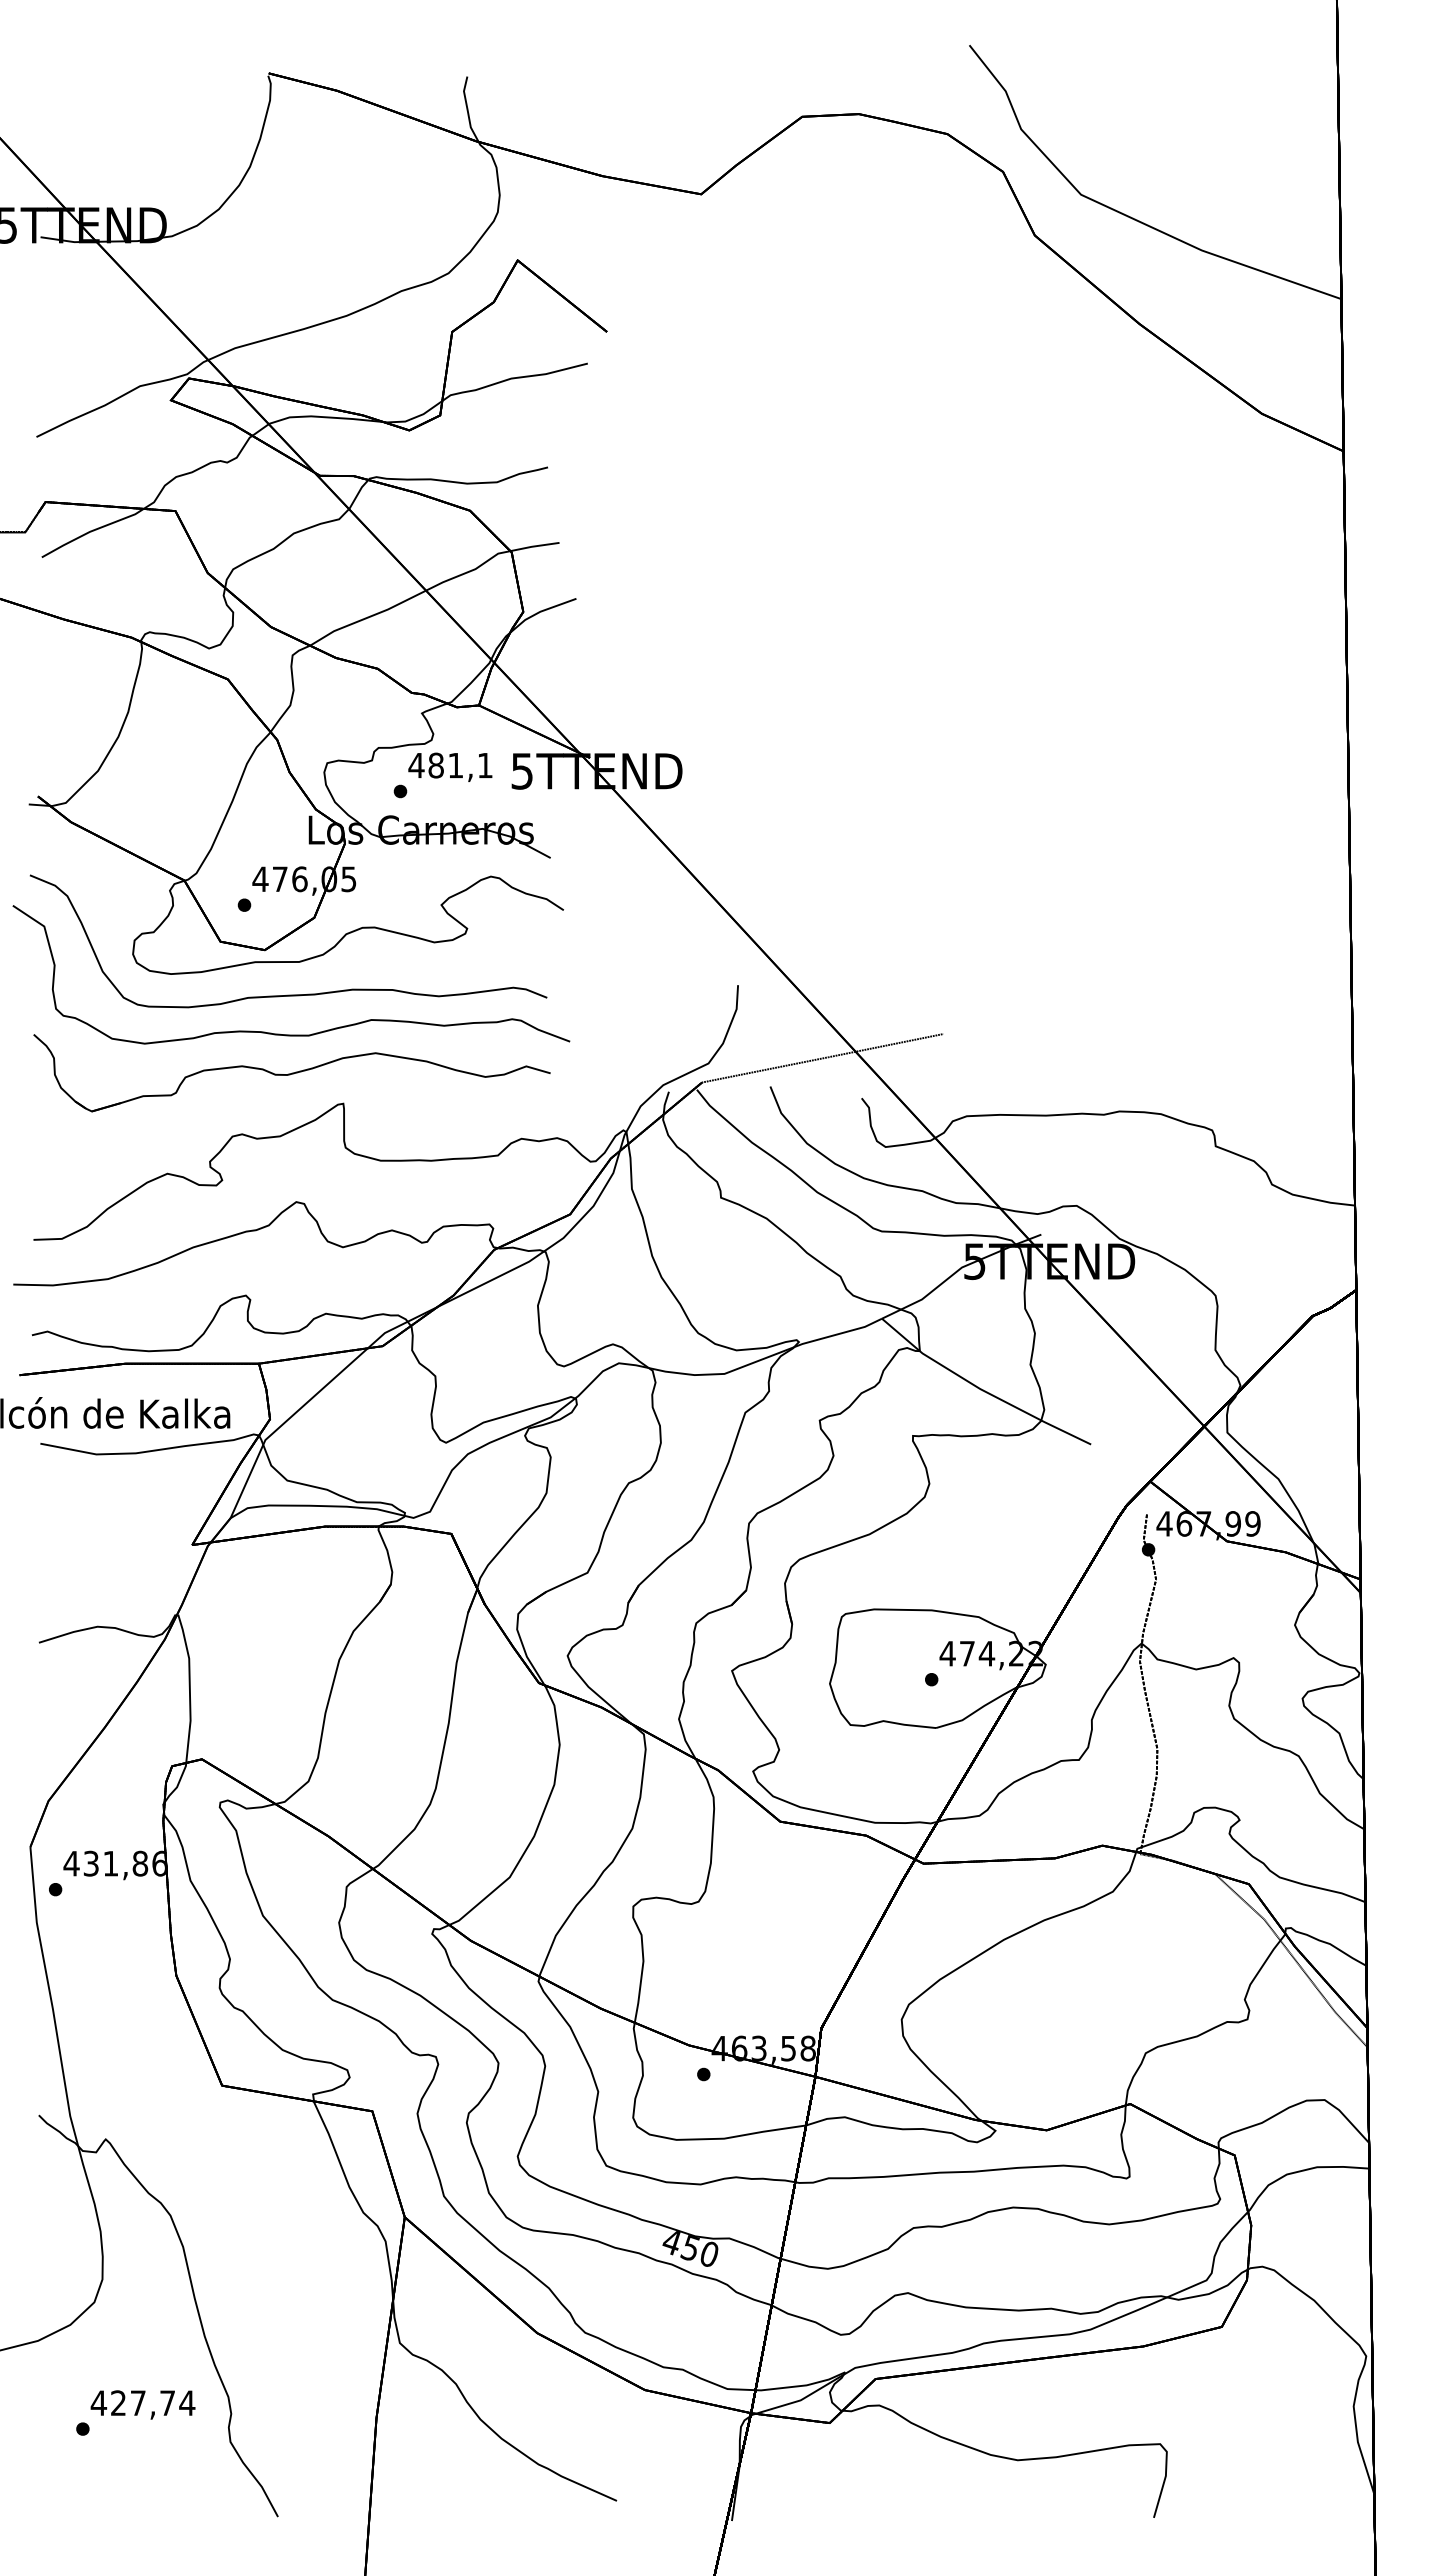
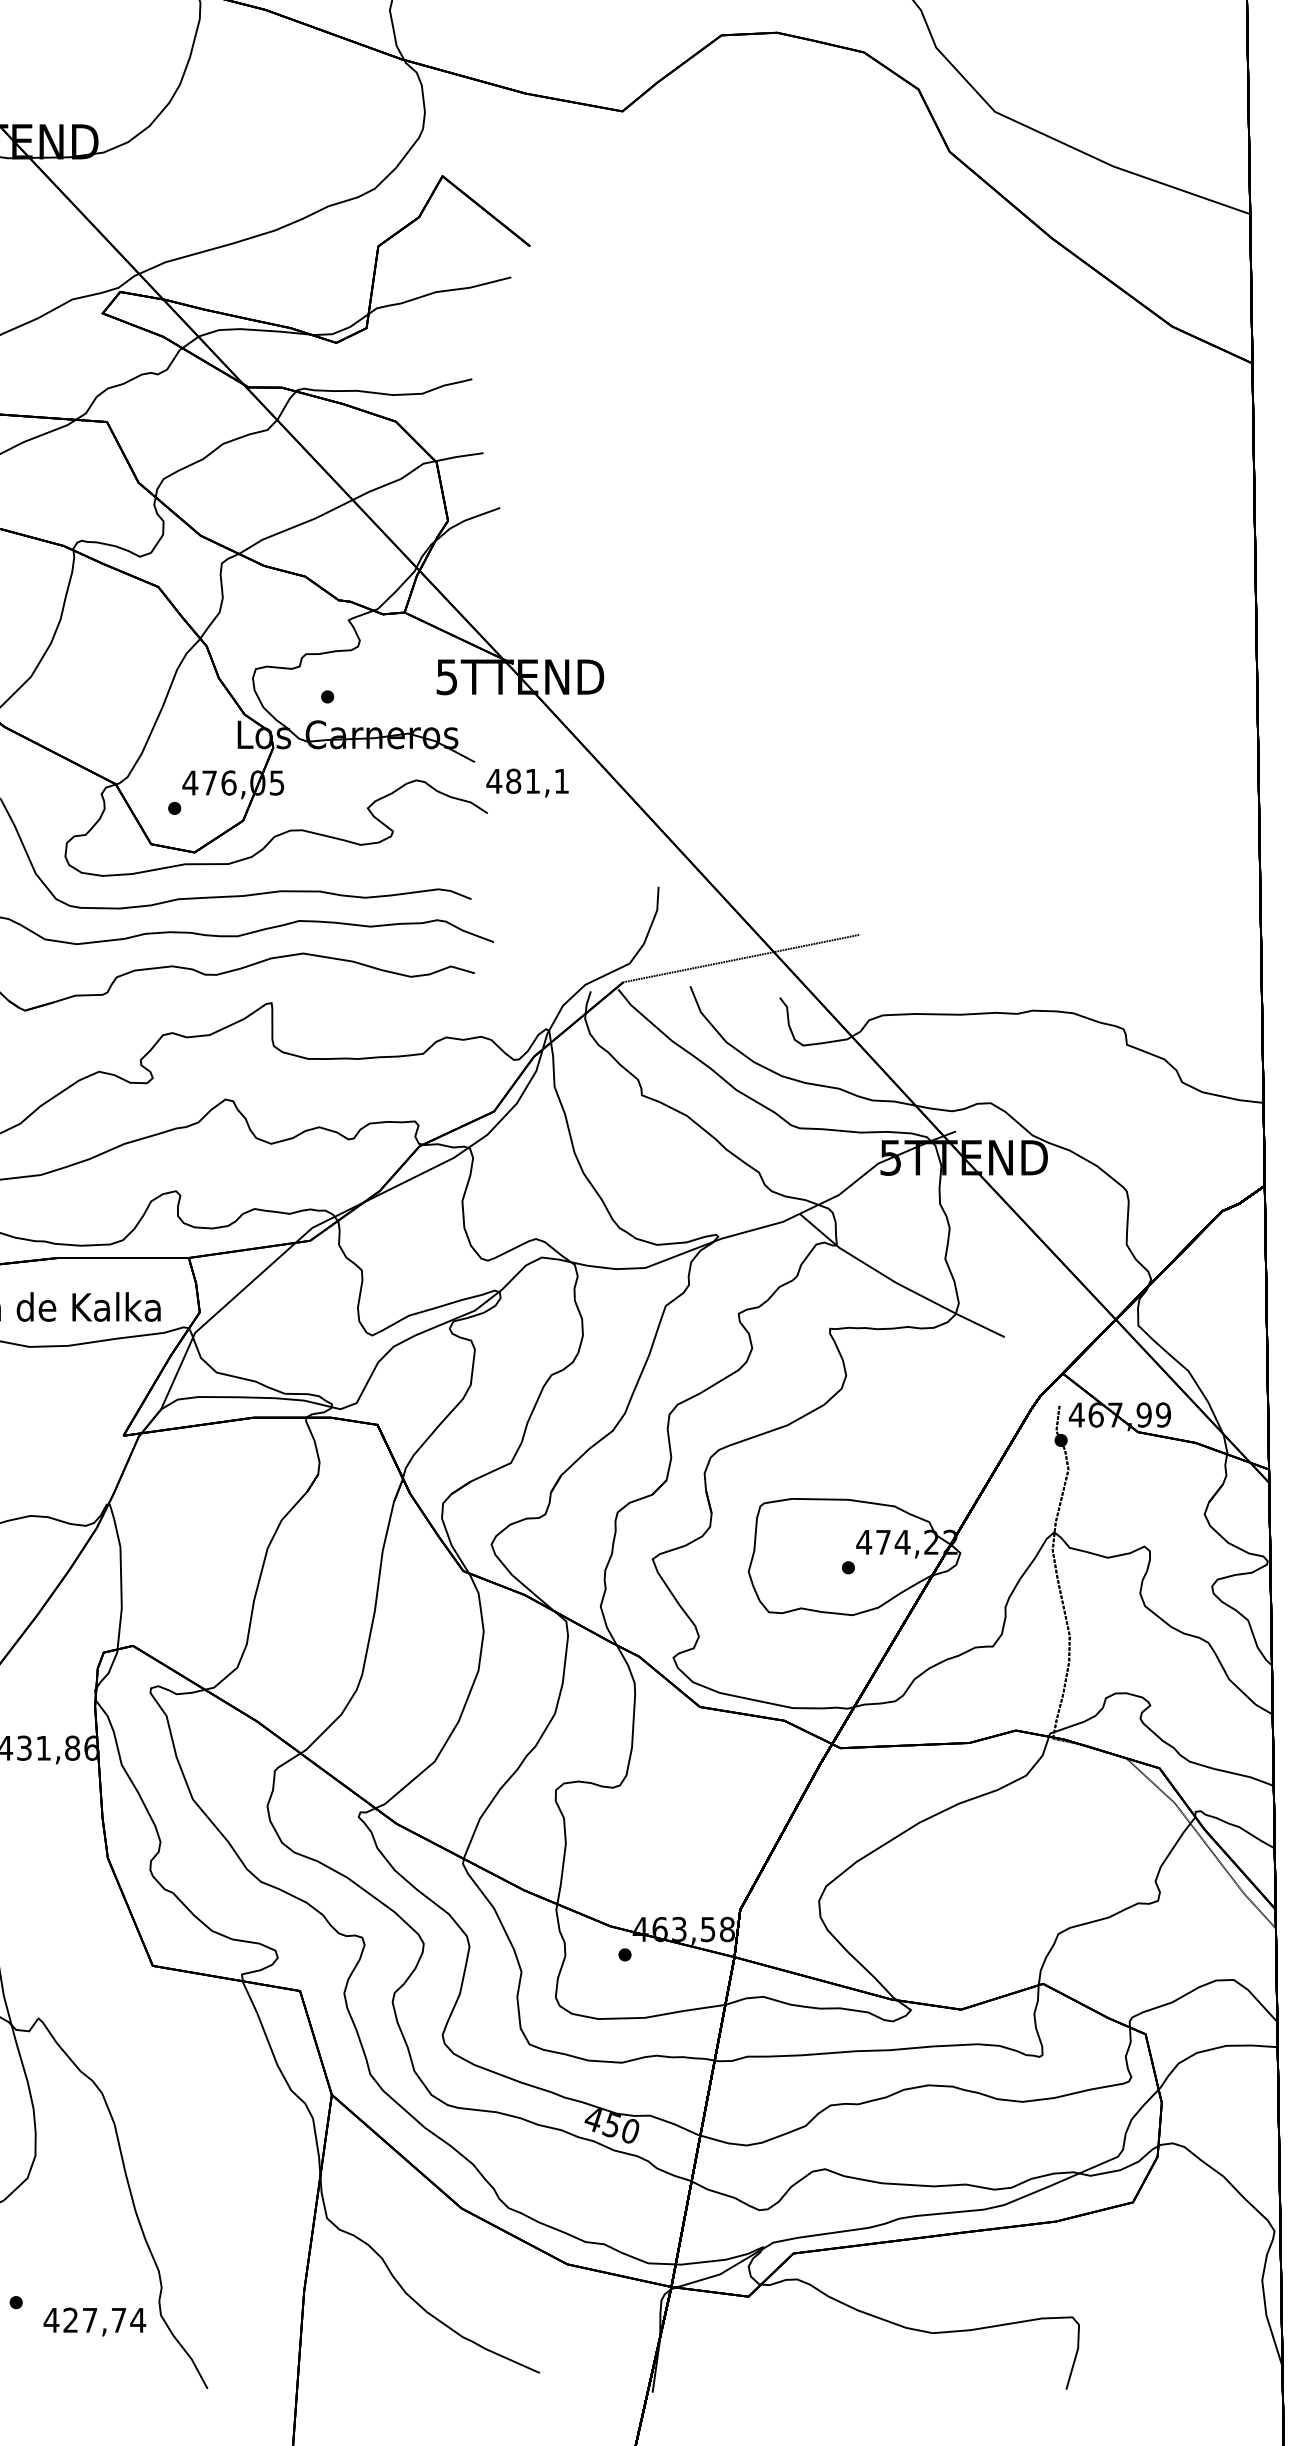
text: (450, 766) -> (527, 782), moved
text: (142, 2404) -> (94, 2321), moved

